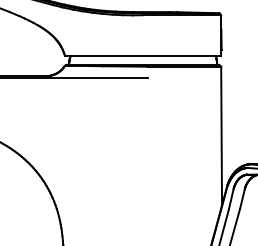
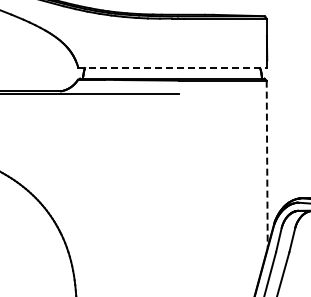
line: (143, 55) -> (172, 67), solid -> dashed
line: (221, 136) -> (267, 164), solid -> dashed

